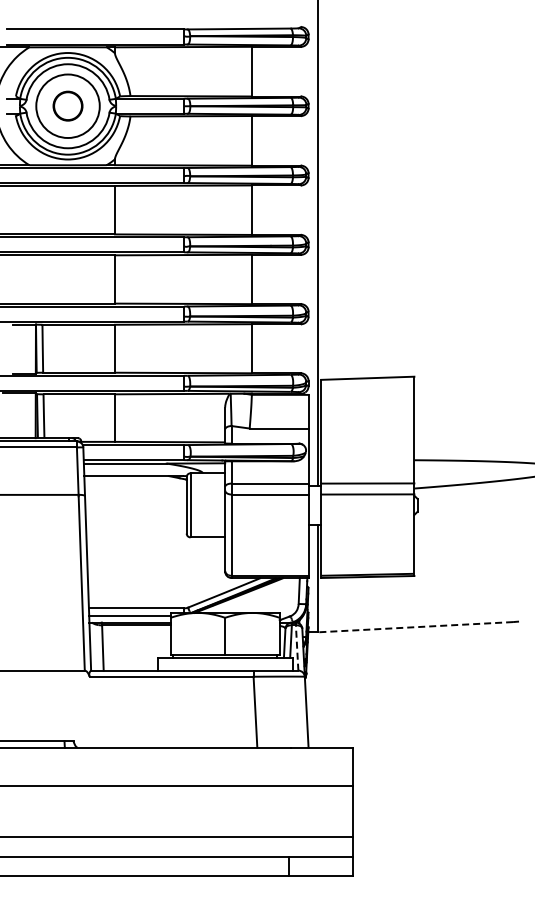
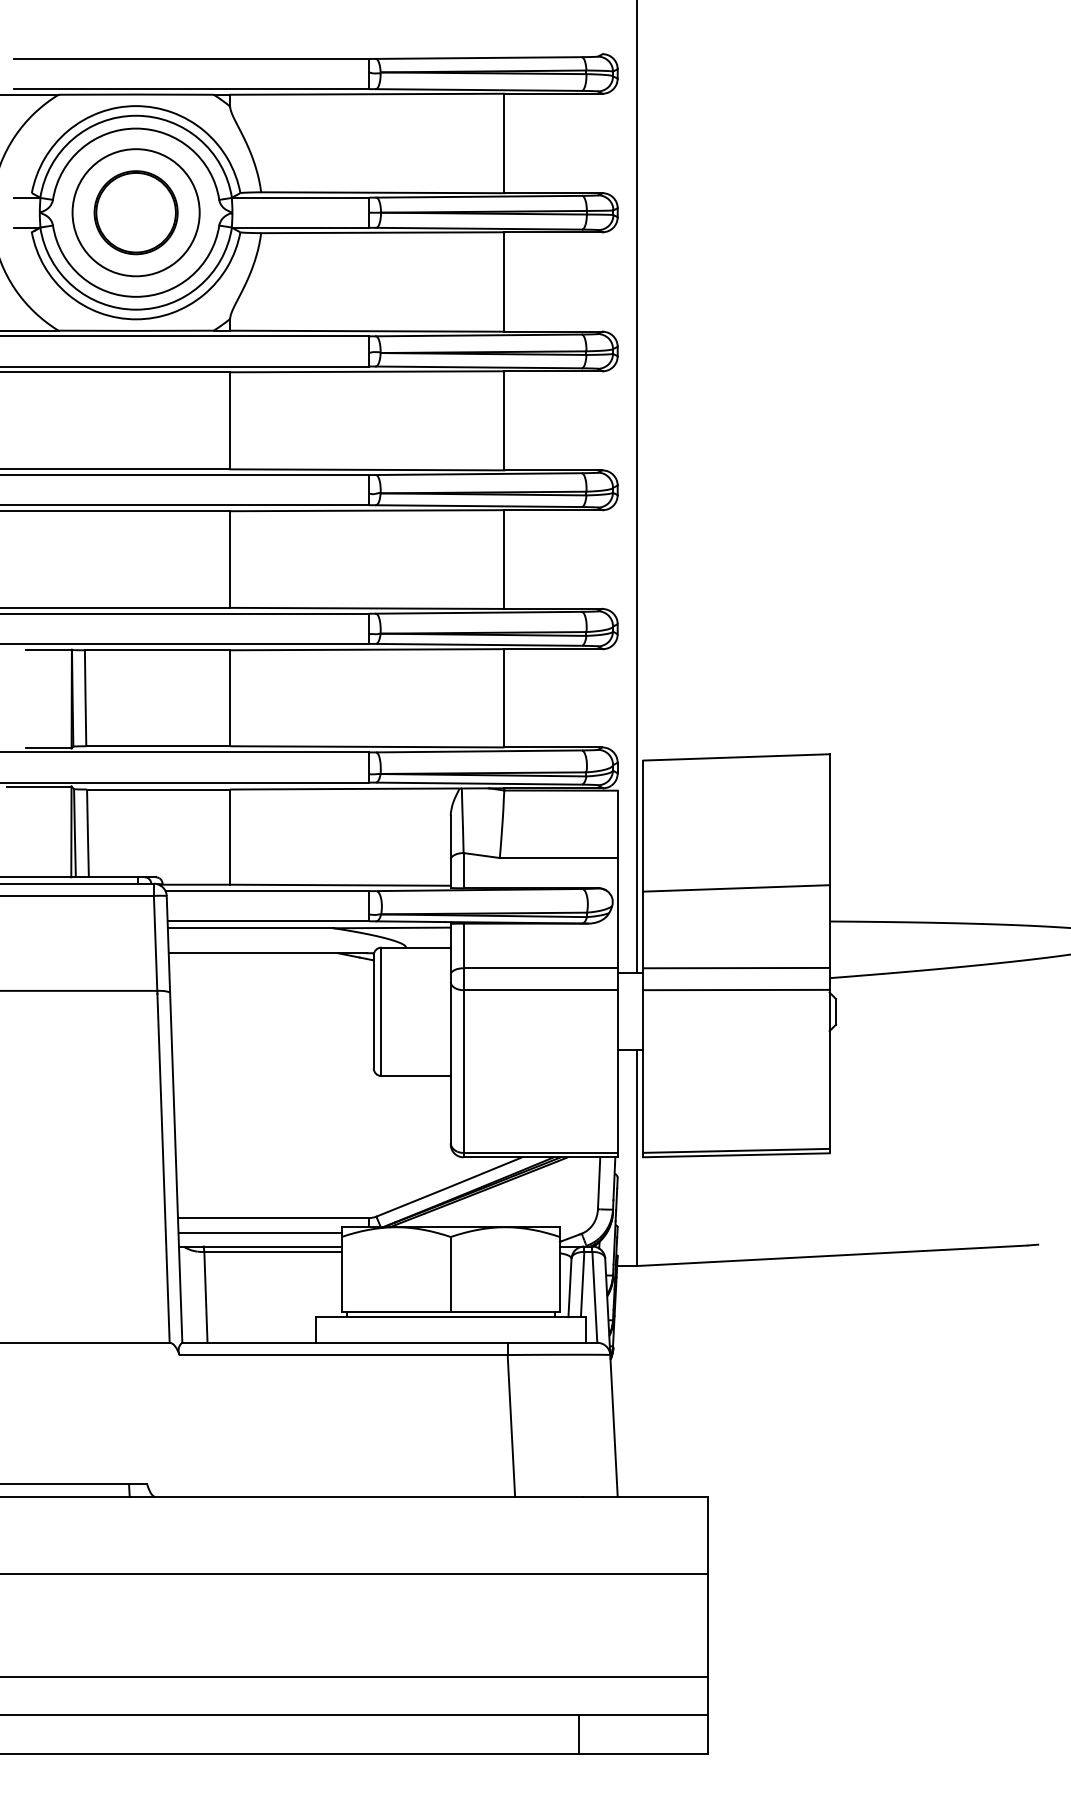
circle: (67, 105) -> (135, 211), size x1.43
line: (367, 443) -> (735, 887), added
line: (415, 627) -> (831, 1256), dashed -> solid
line: (297, 647) -> (595, 1296), dashed -> solid

